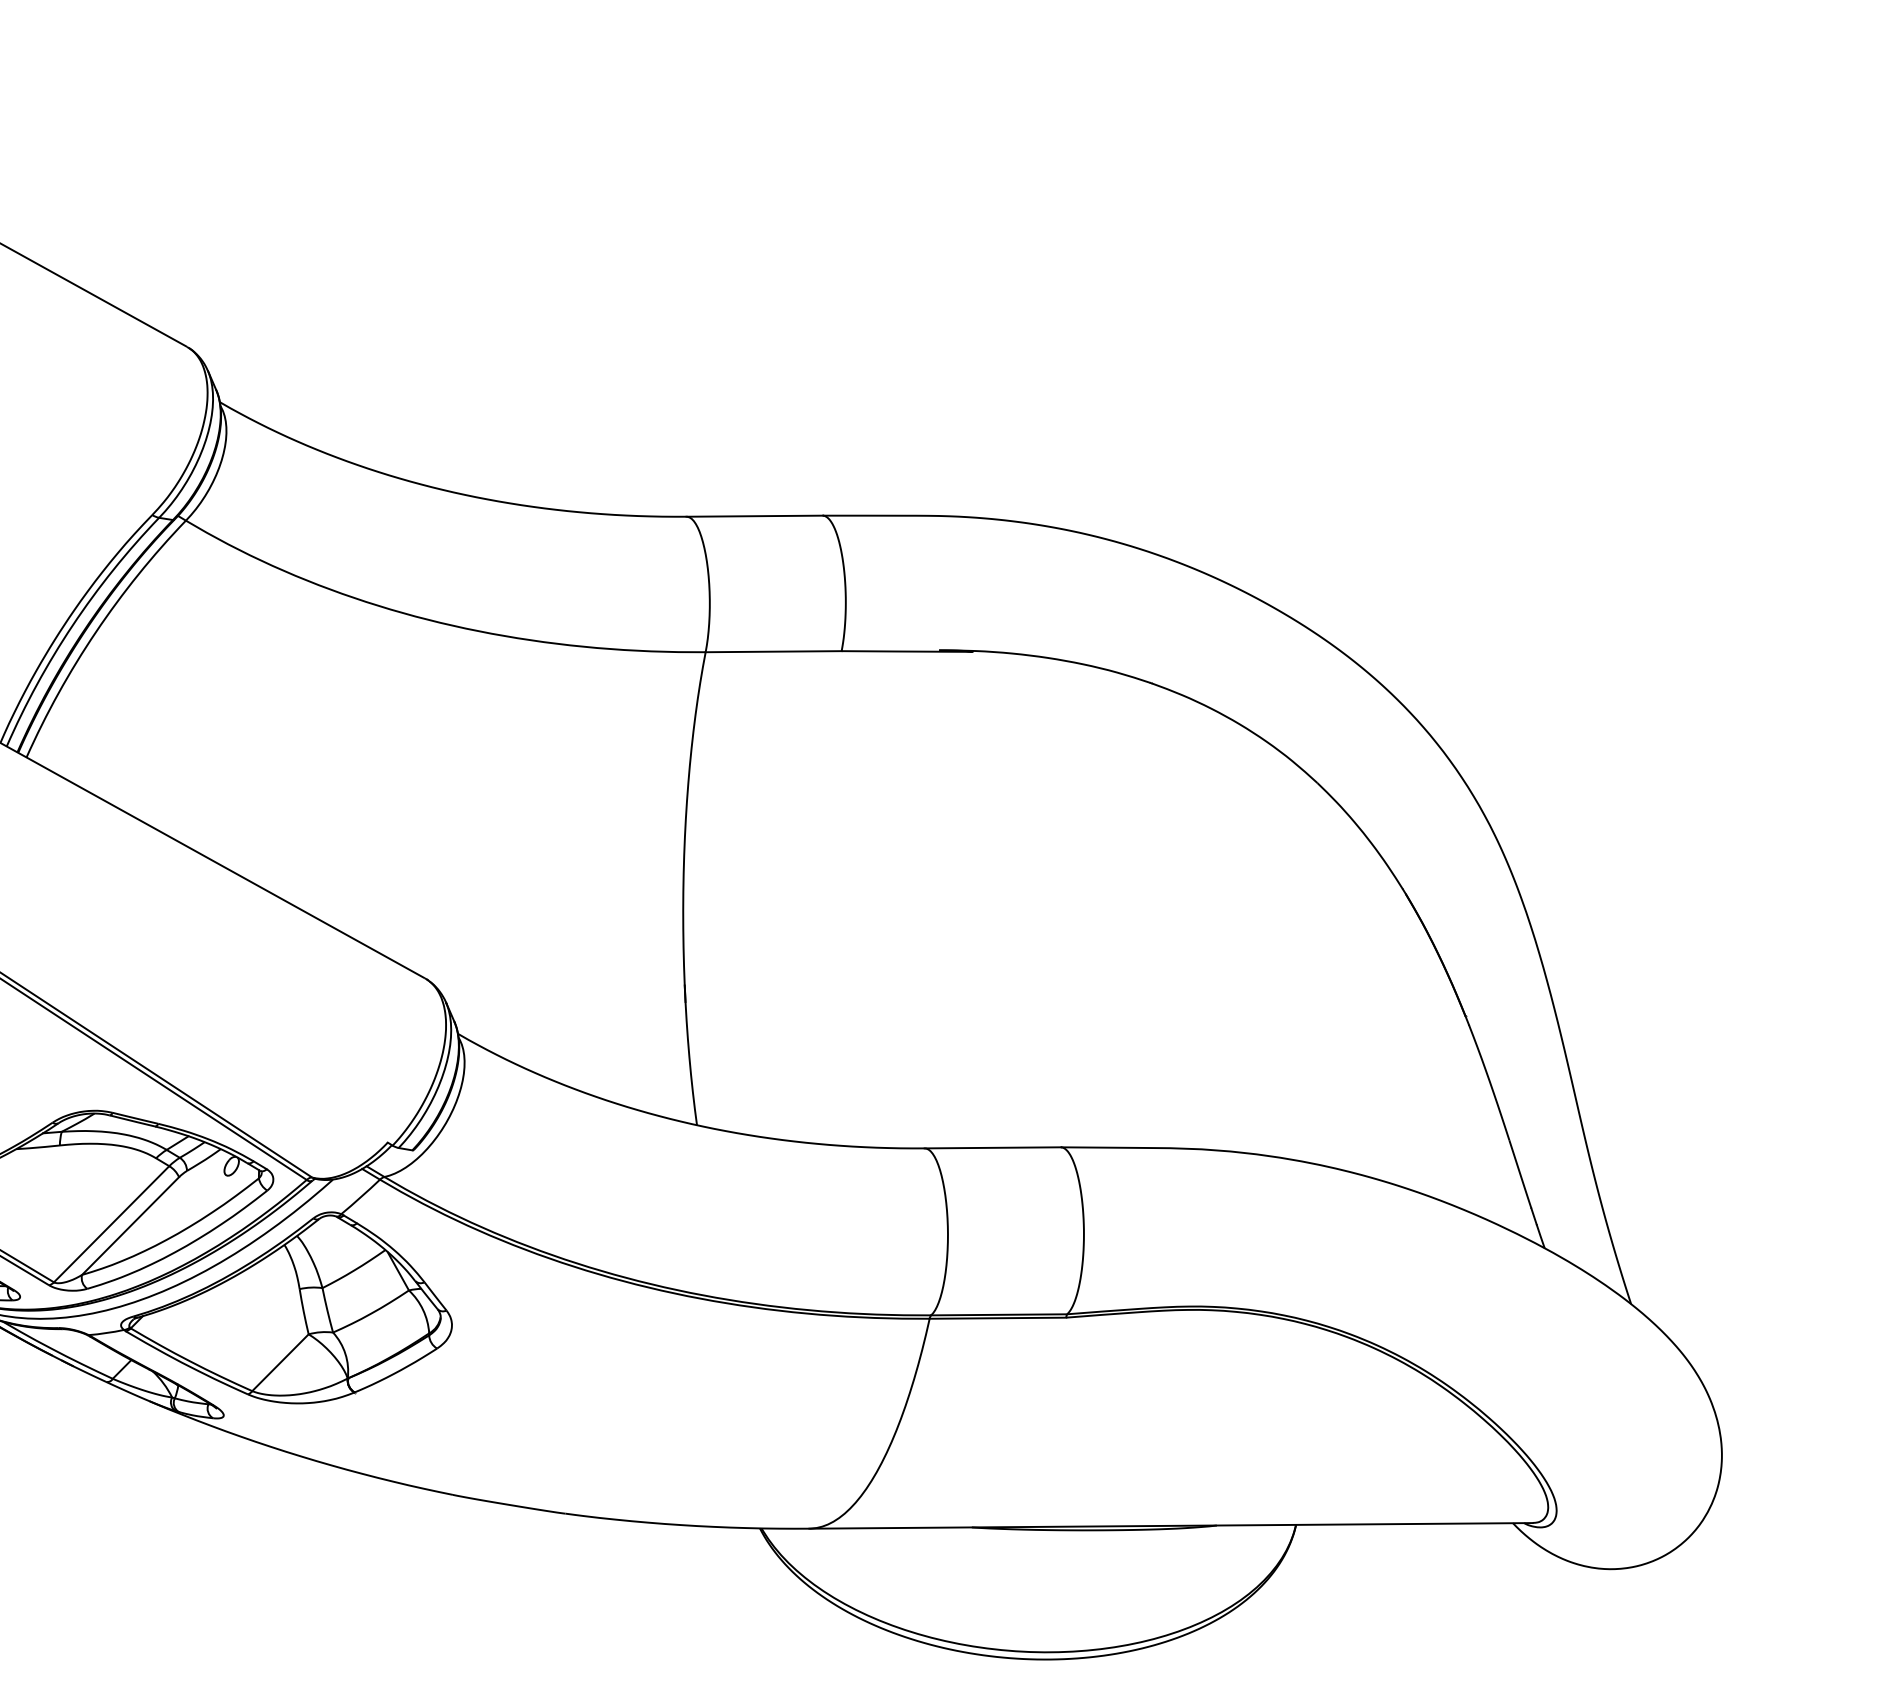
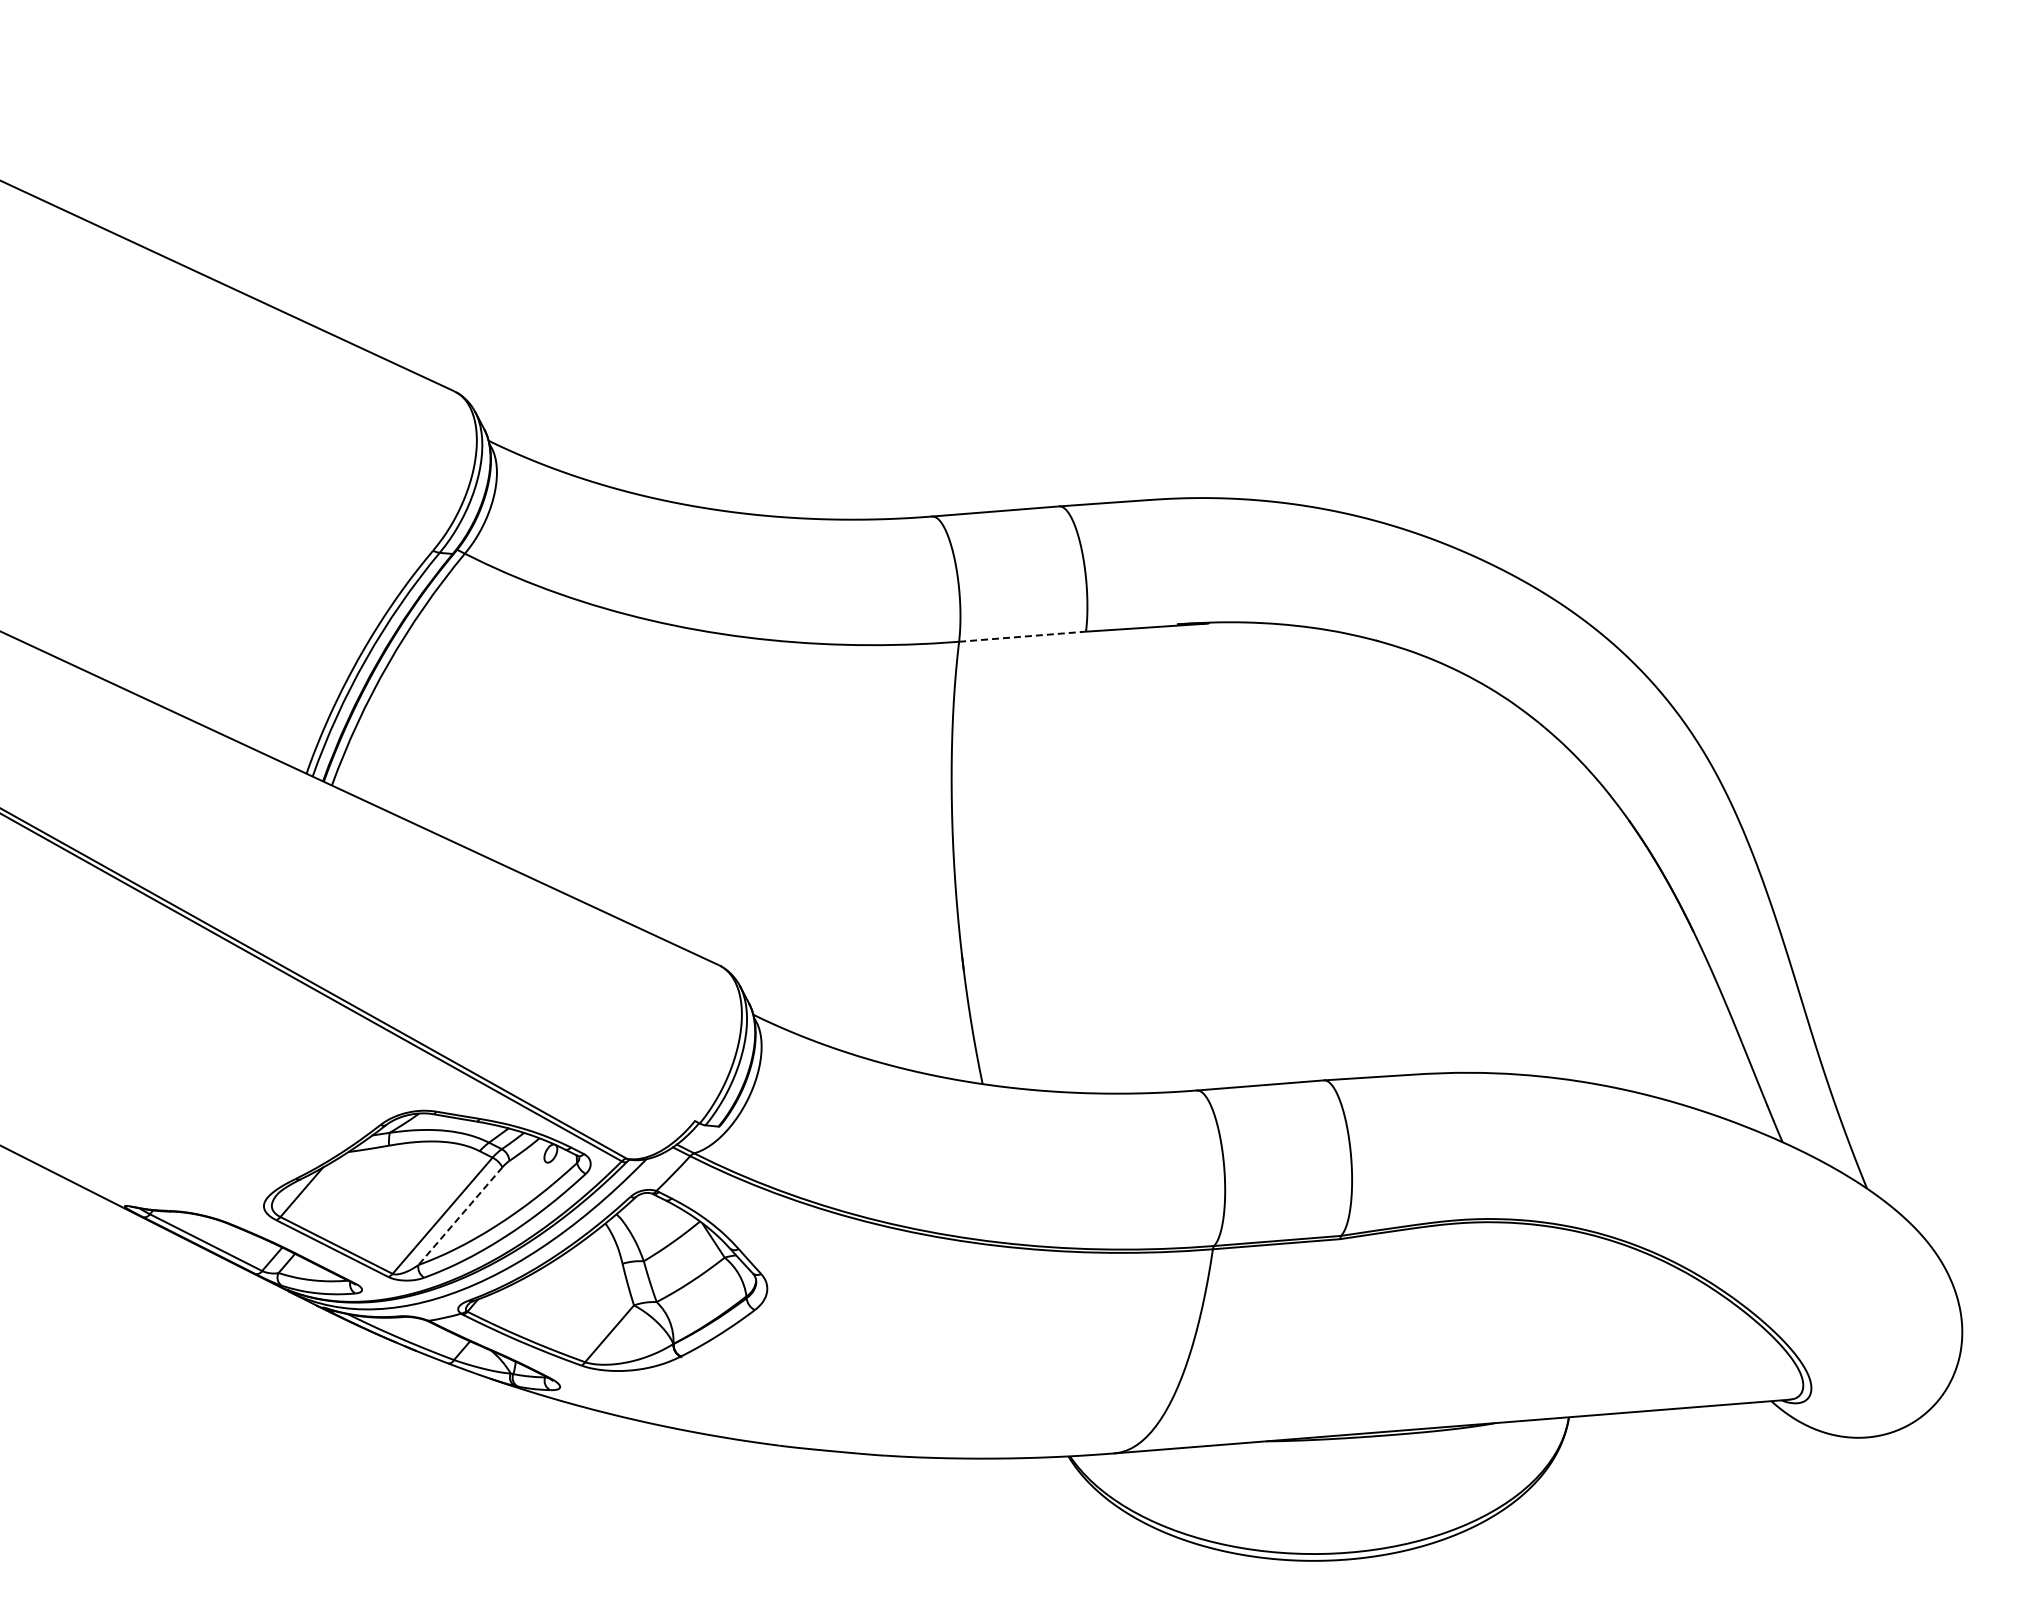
line: (773, 651) -> (1022, 636), solid -> dashed
line: (130, 1226) -> (460, 1216), solid -> dashed

